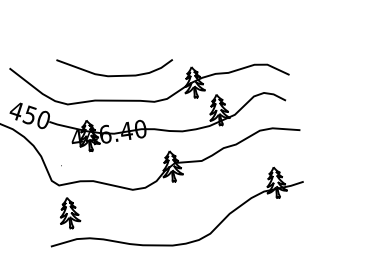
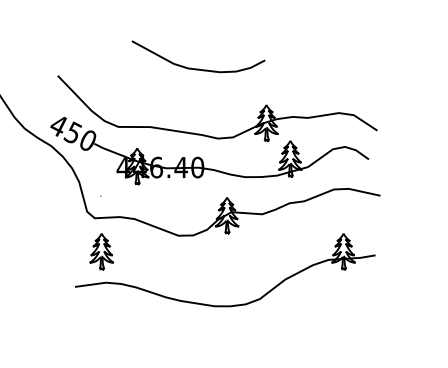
curve: (116, 75) -> (198, 68), moved

